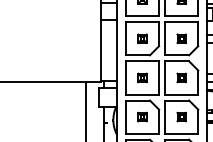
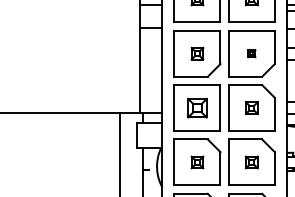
part: (181, 38) -> (251, 53), size x0.6
part: (142, 77) -> (197, 107), size x1.6

